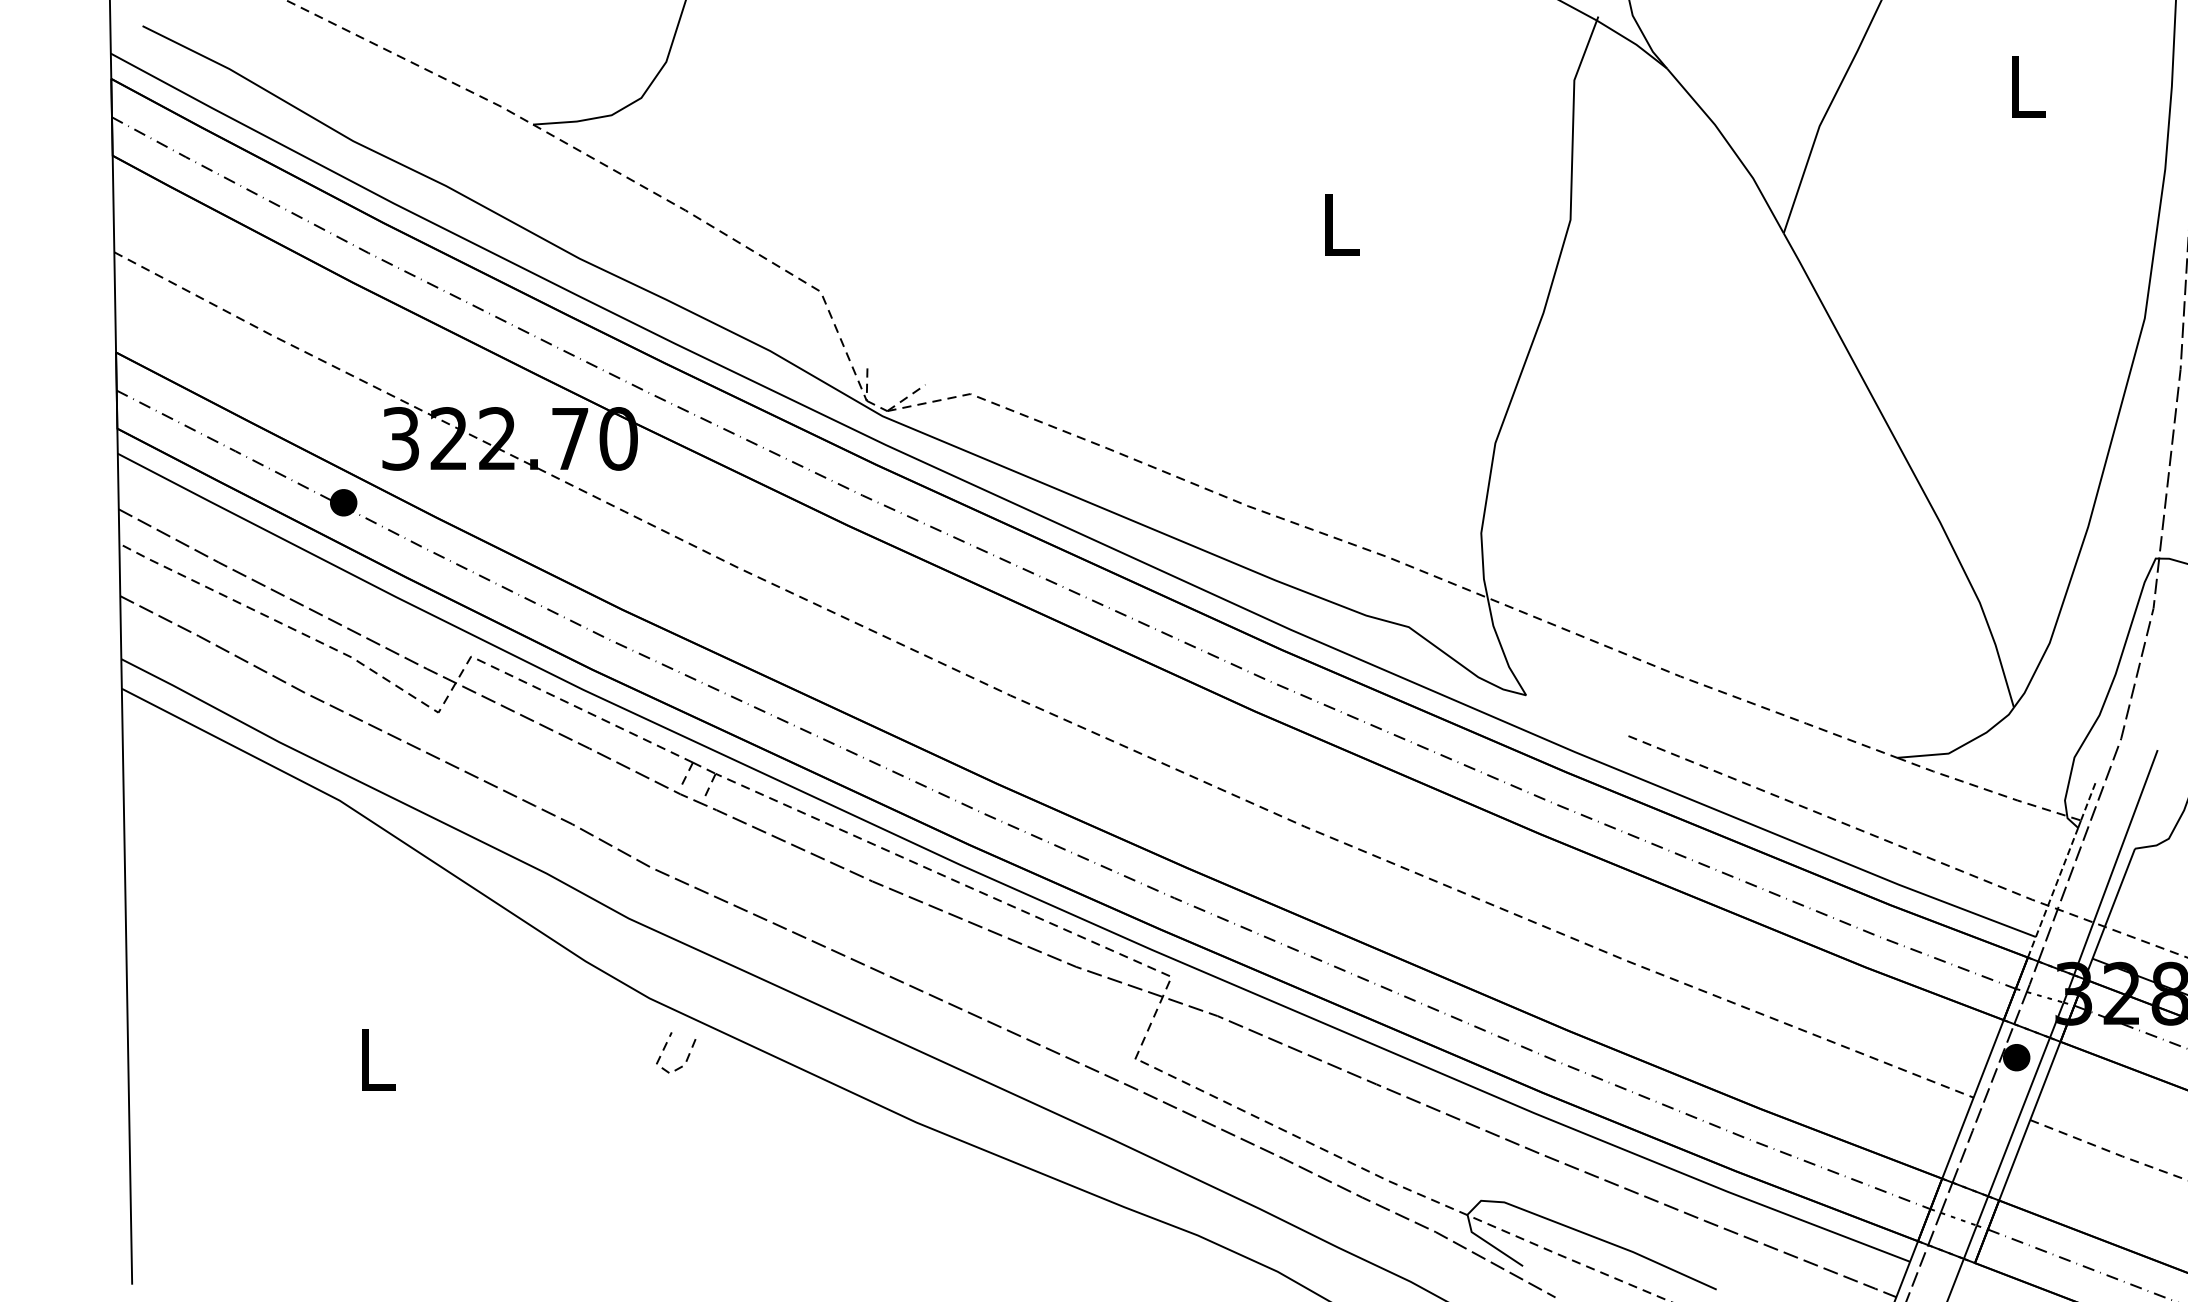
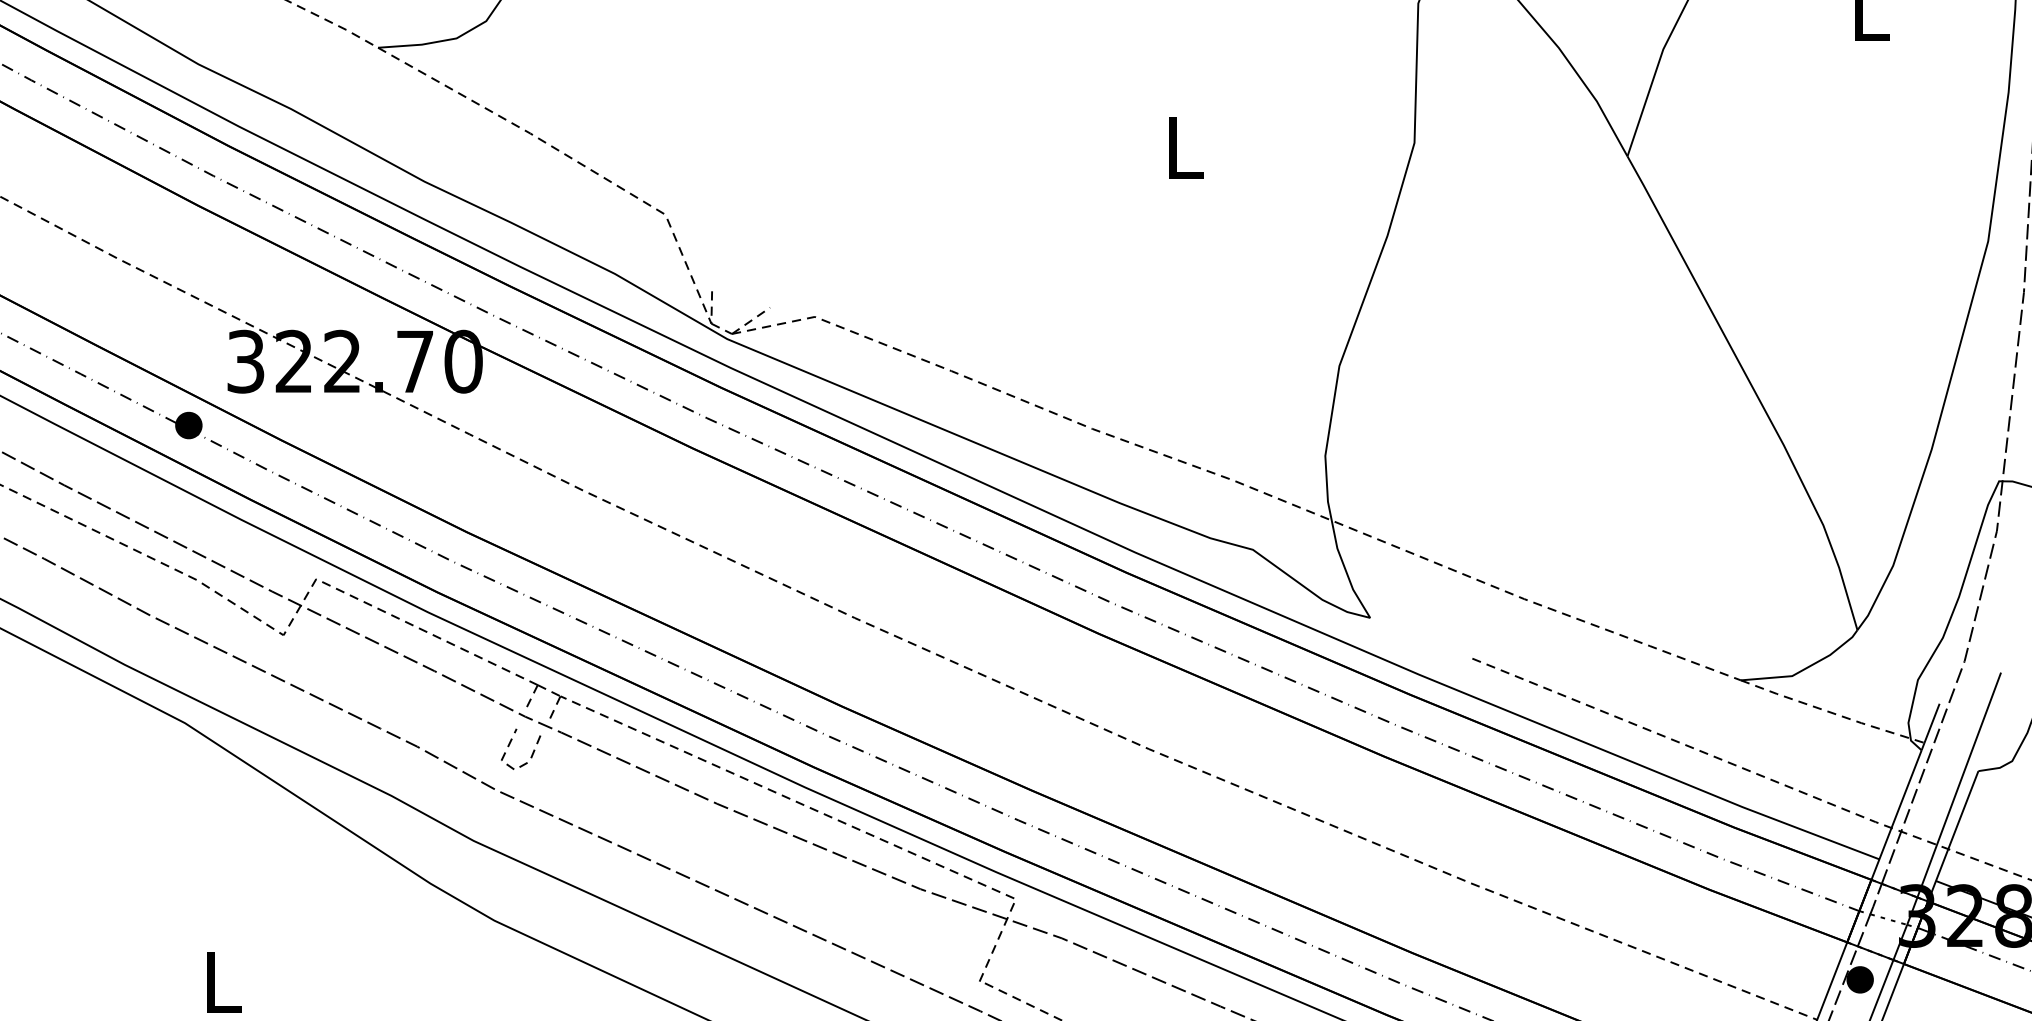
line: (2088, 800) -> (1931, 722), dashed -> solid
line: (2053, 892) -> (1896, 814), dashed -> solid
line: (687, 1055) -> (532, 751), moved

